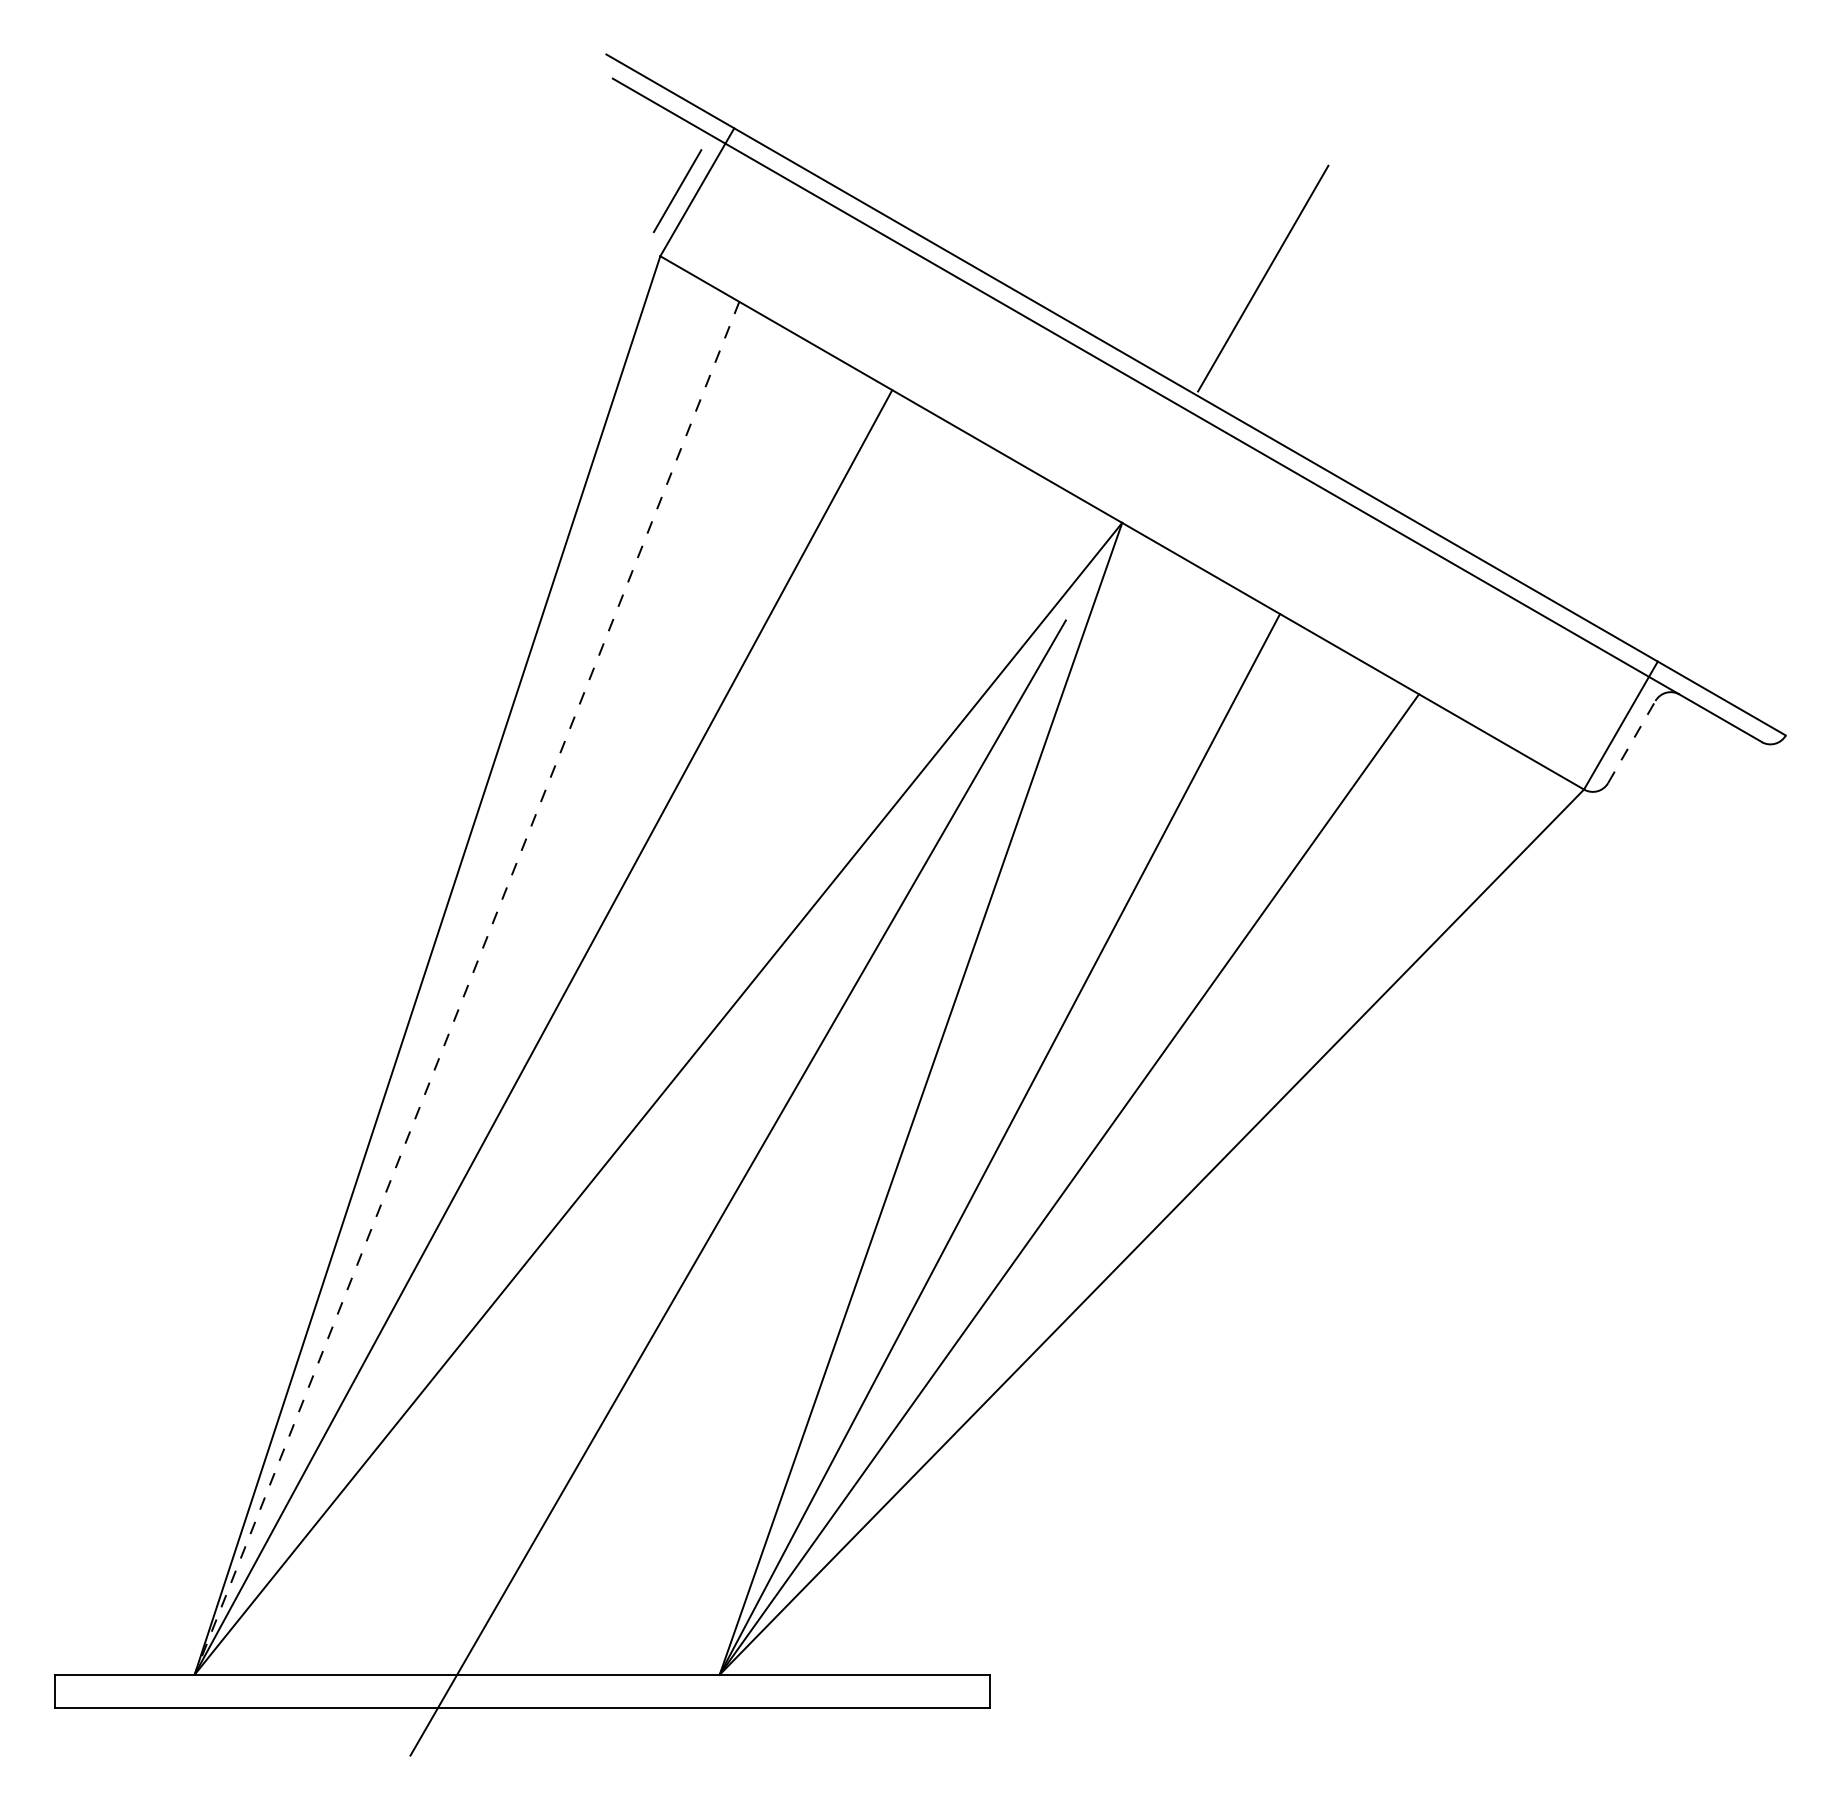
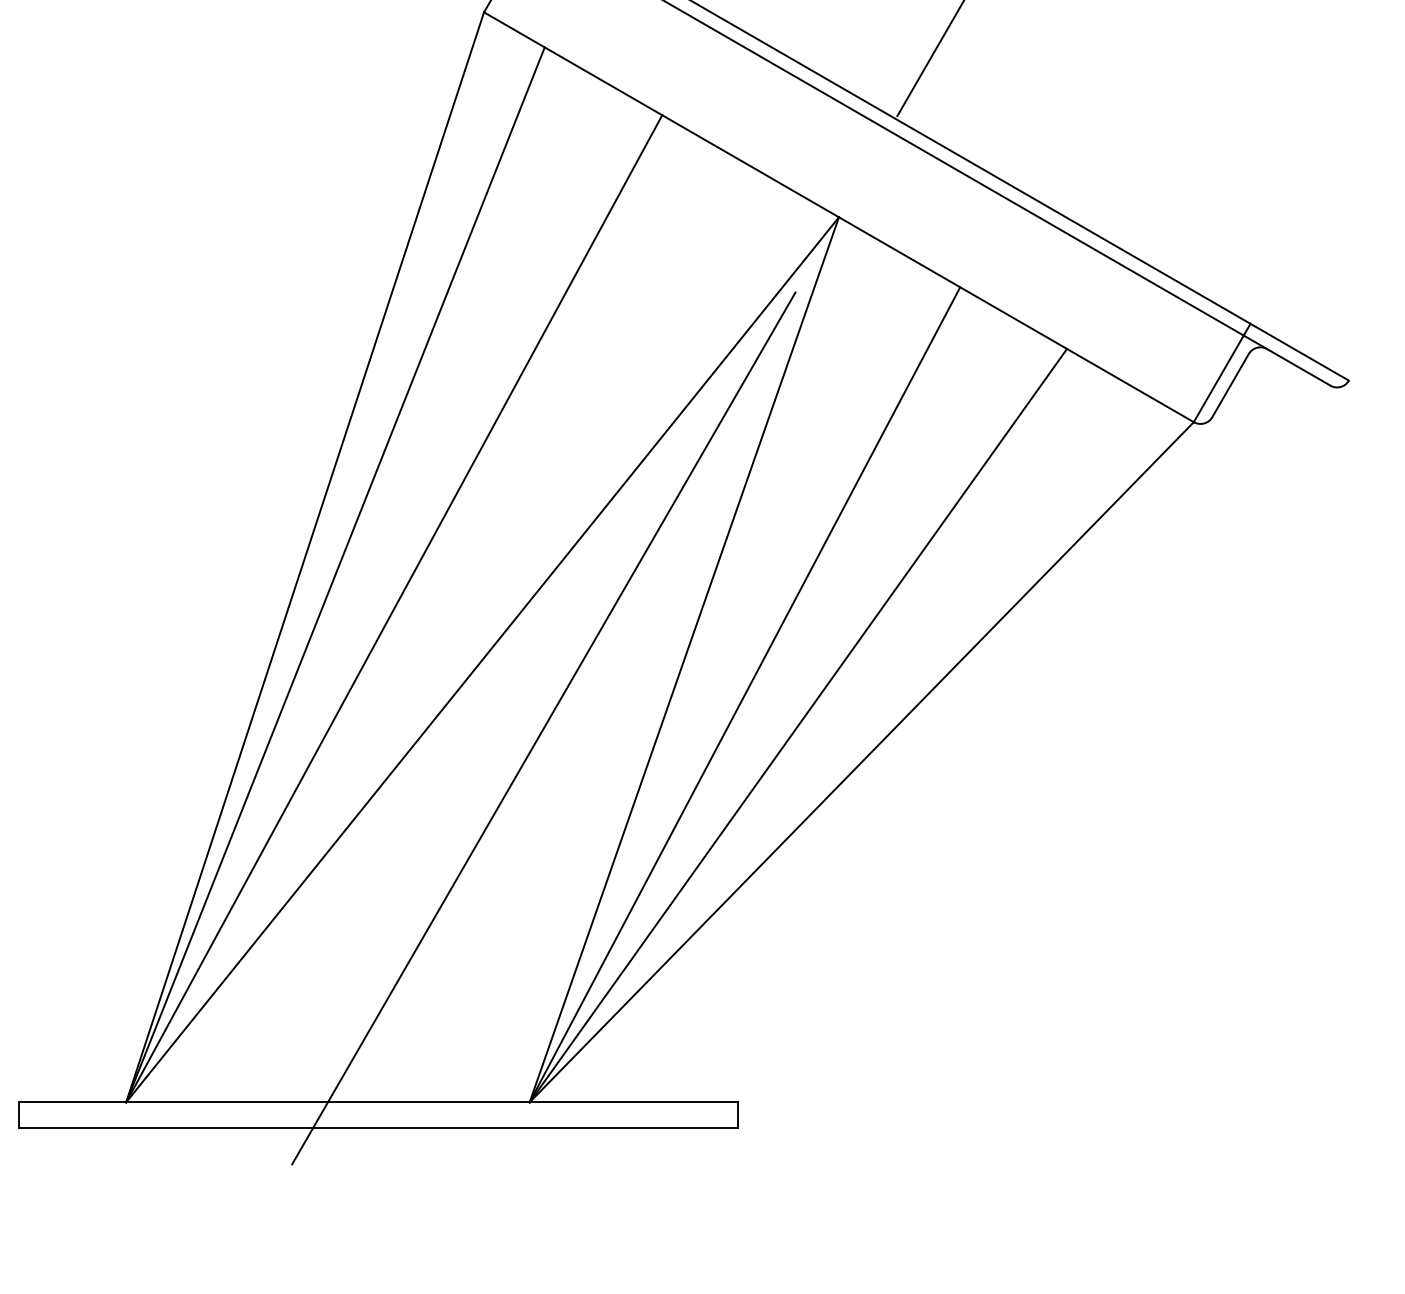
line: (1632, 741) -> (1231, 385), dashed -> solid
line: (467, 988) -> (335, 575), dashed -> solid

